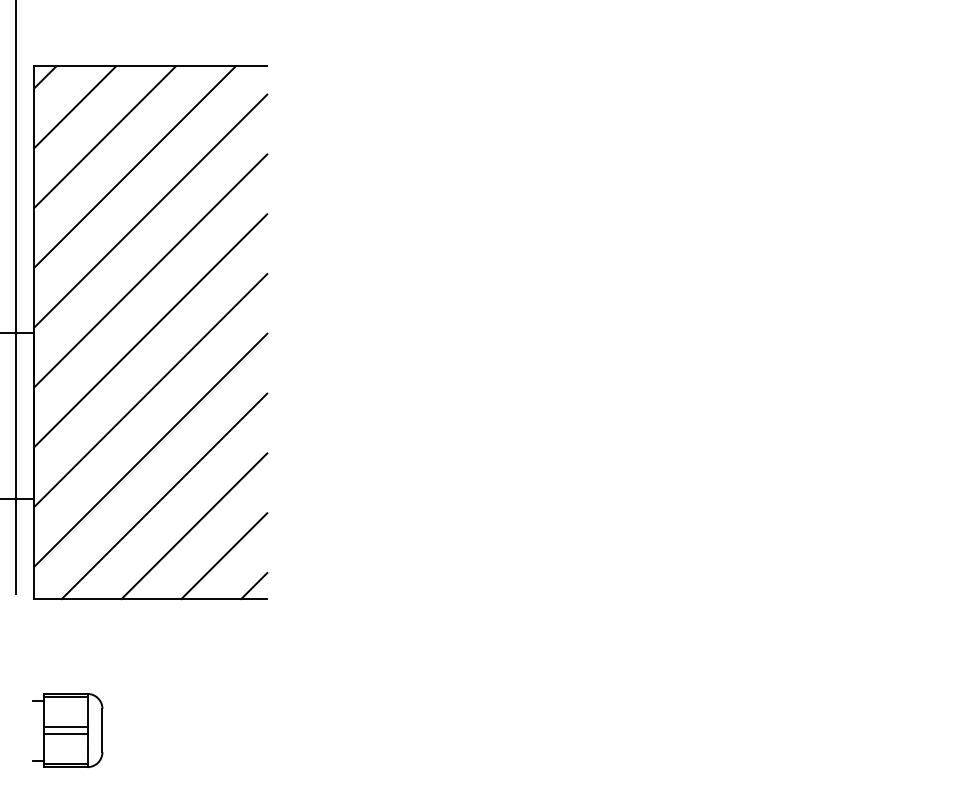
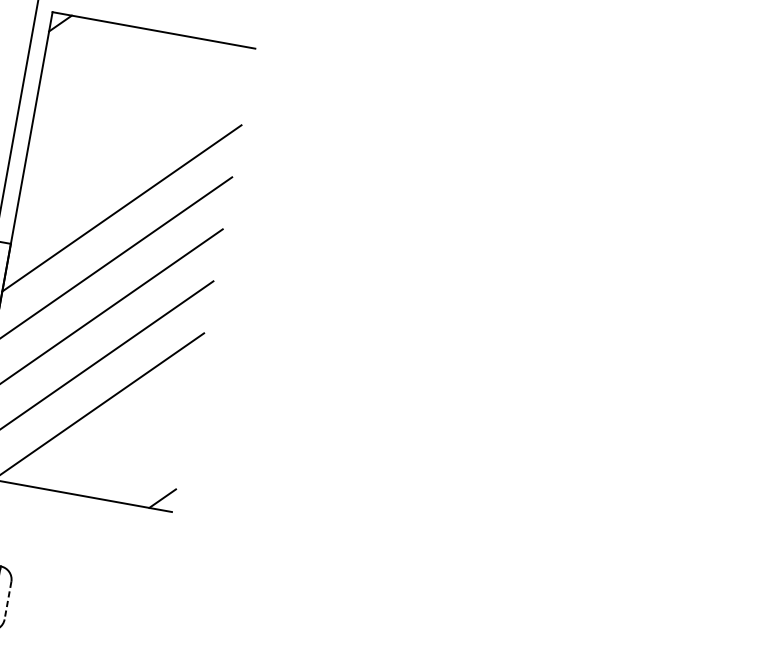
line: (75, 107) -> (82, 54), removed
line: (104, 137) -> (102, 85), removed
line: (134, 166) -> (124, 114), removed
line: (150, 210) -> (131, 155), removed
line: (194, 526) -> (119, 437), removed
line: (224, 556) -> (141, 468), removed
line: (102, 730) -> (8, 600), solid -> dashed

